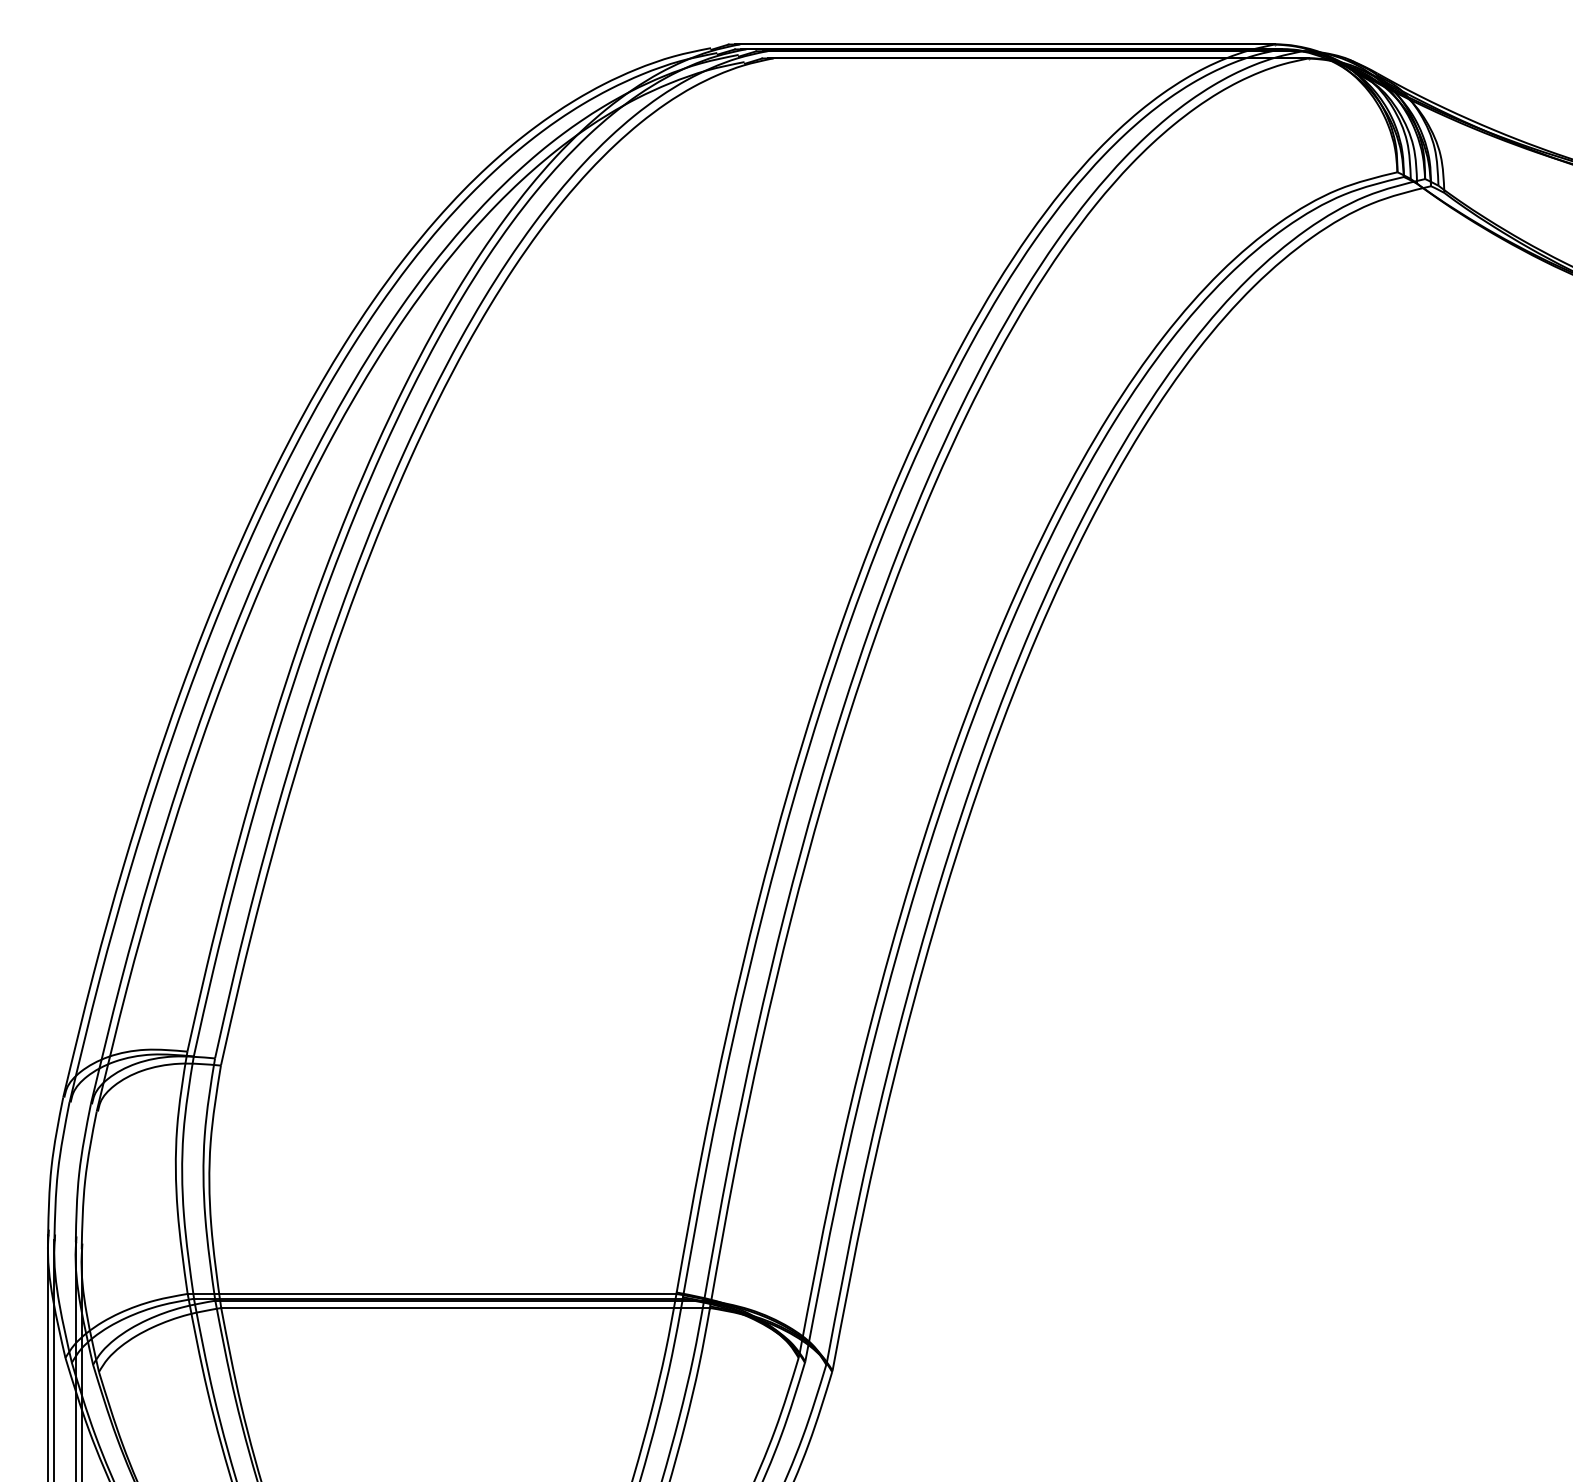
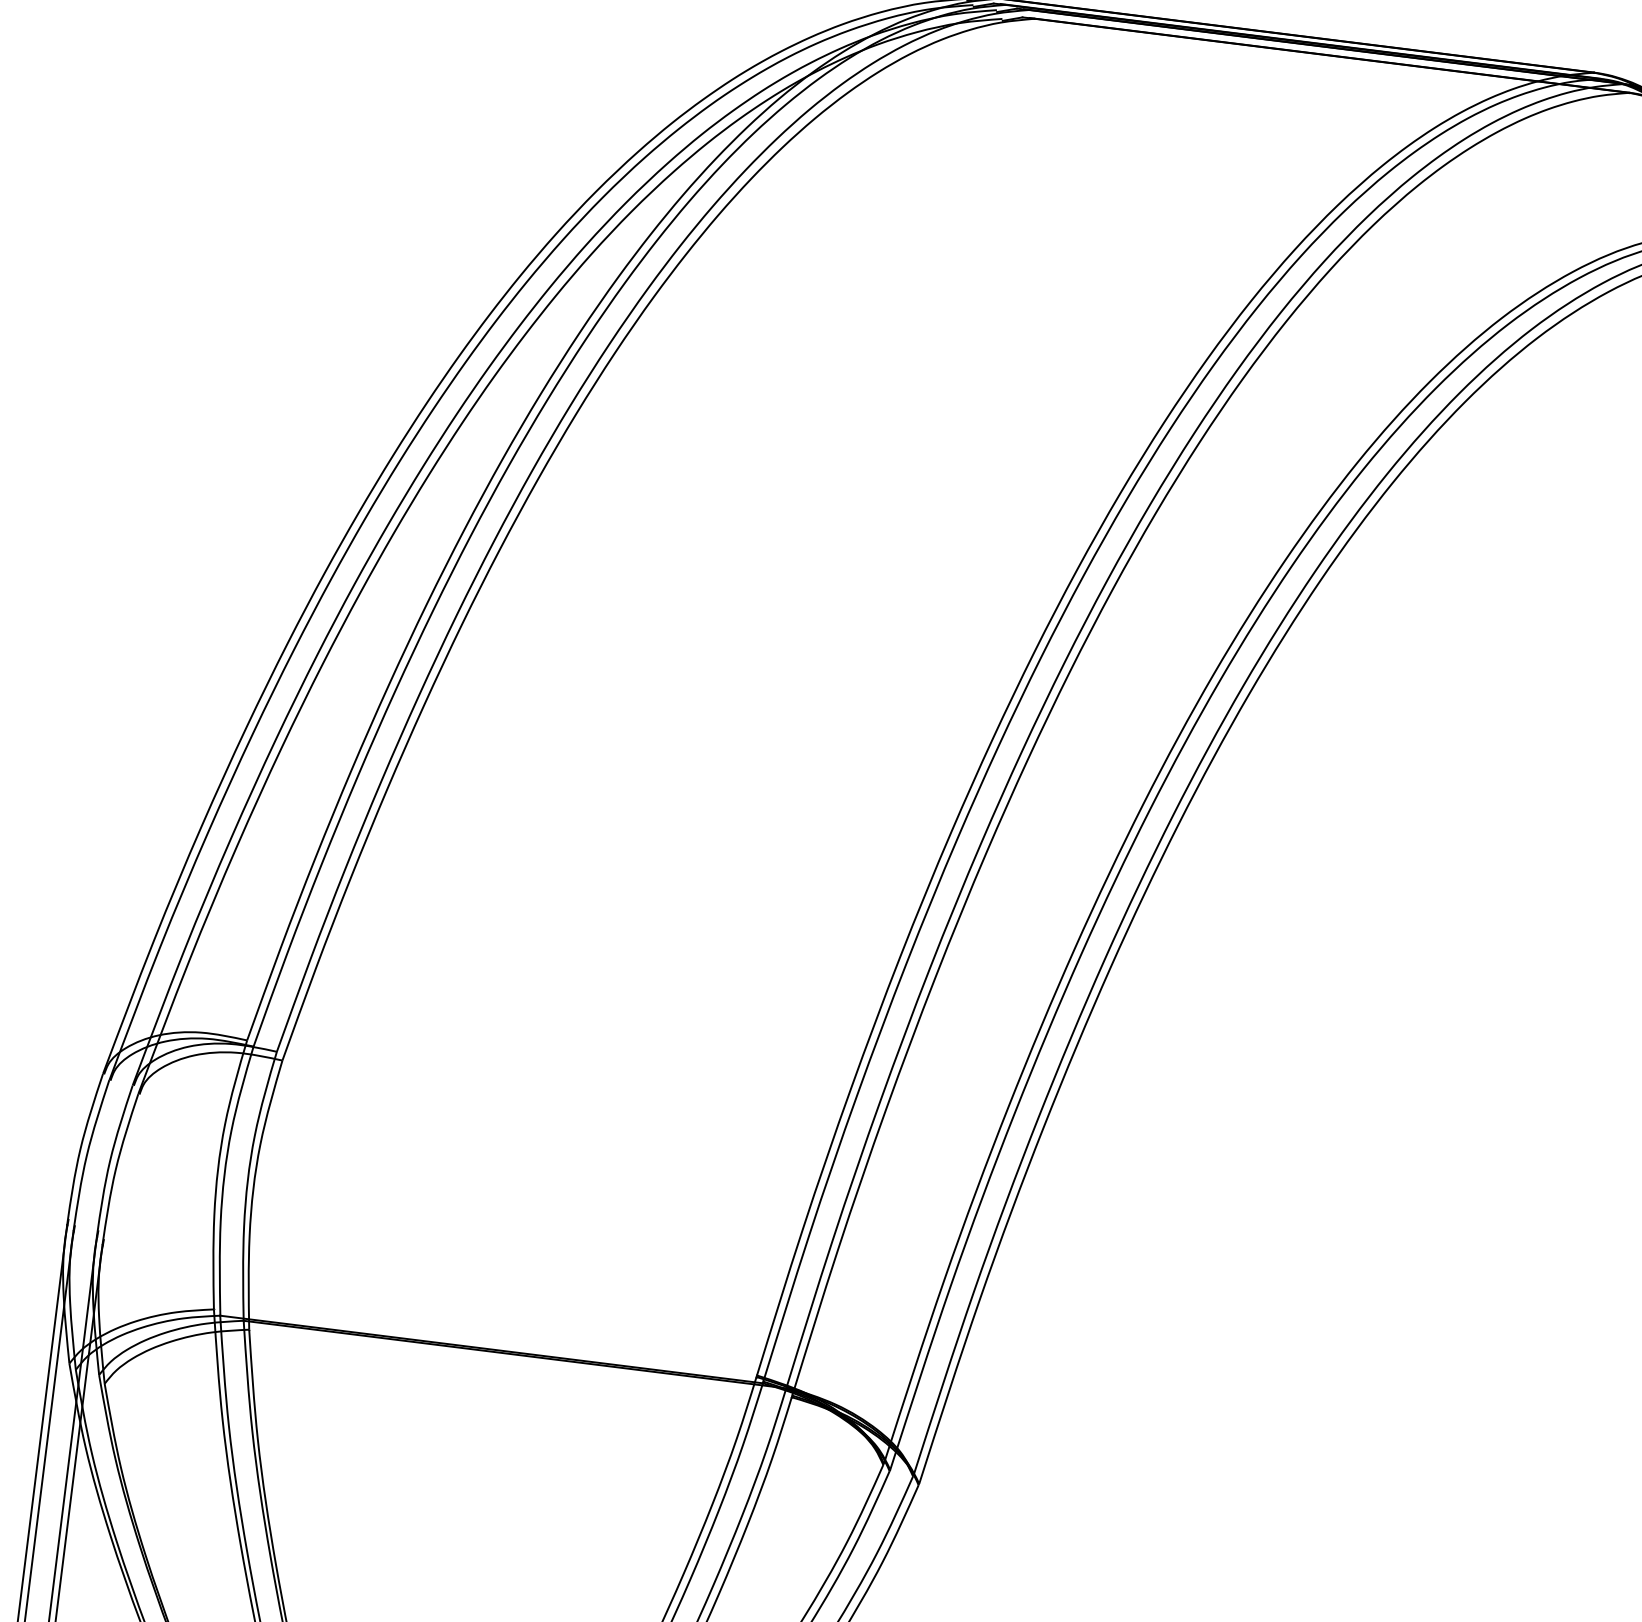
line: (431, 1293) -> (484, 1342), removed
line: (465, 1308) -> (520, 1364), removed

